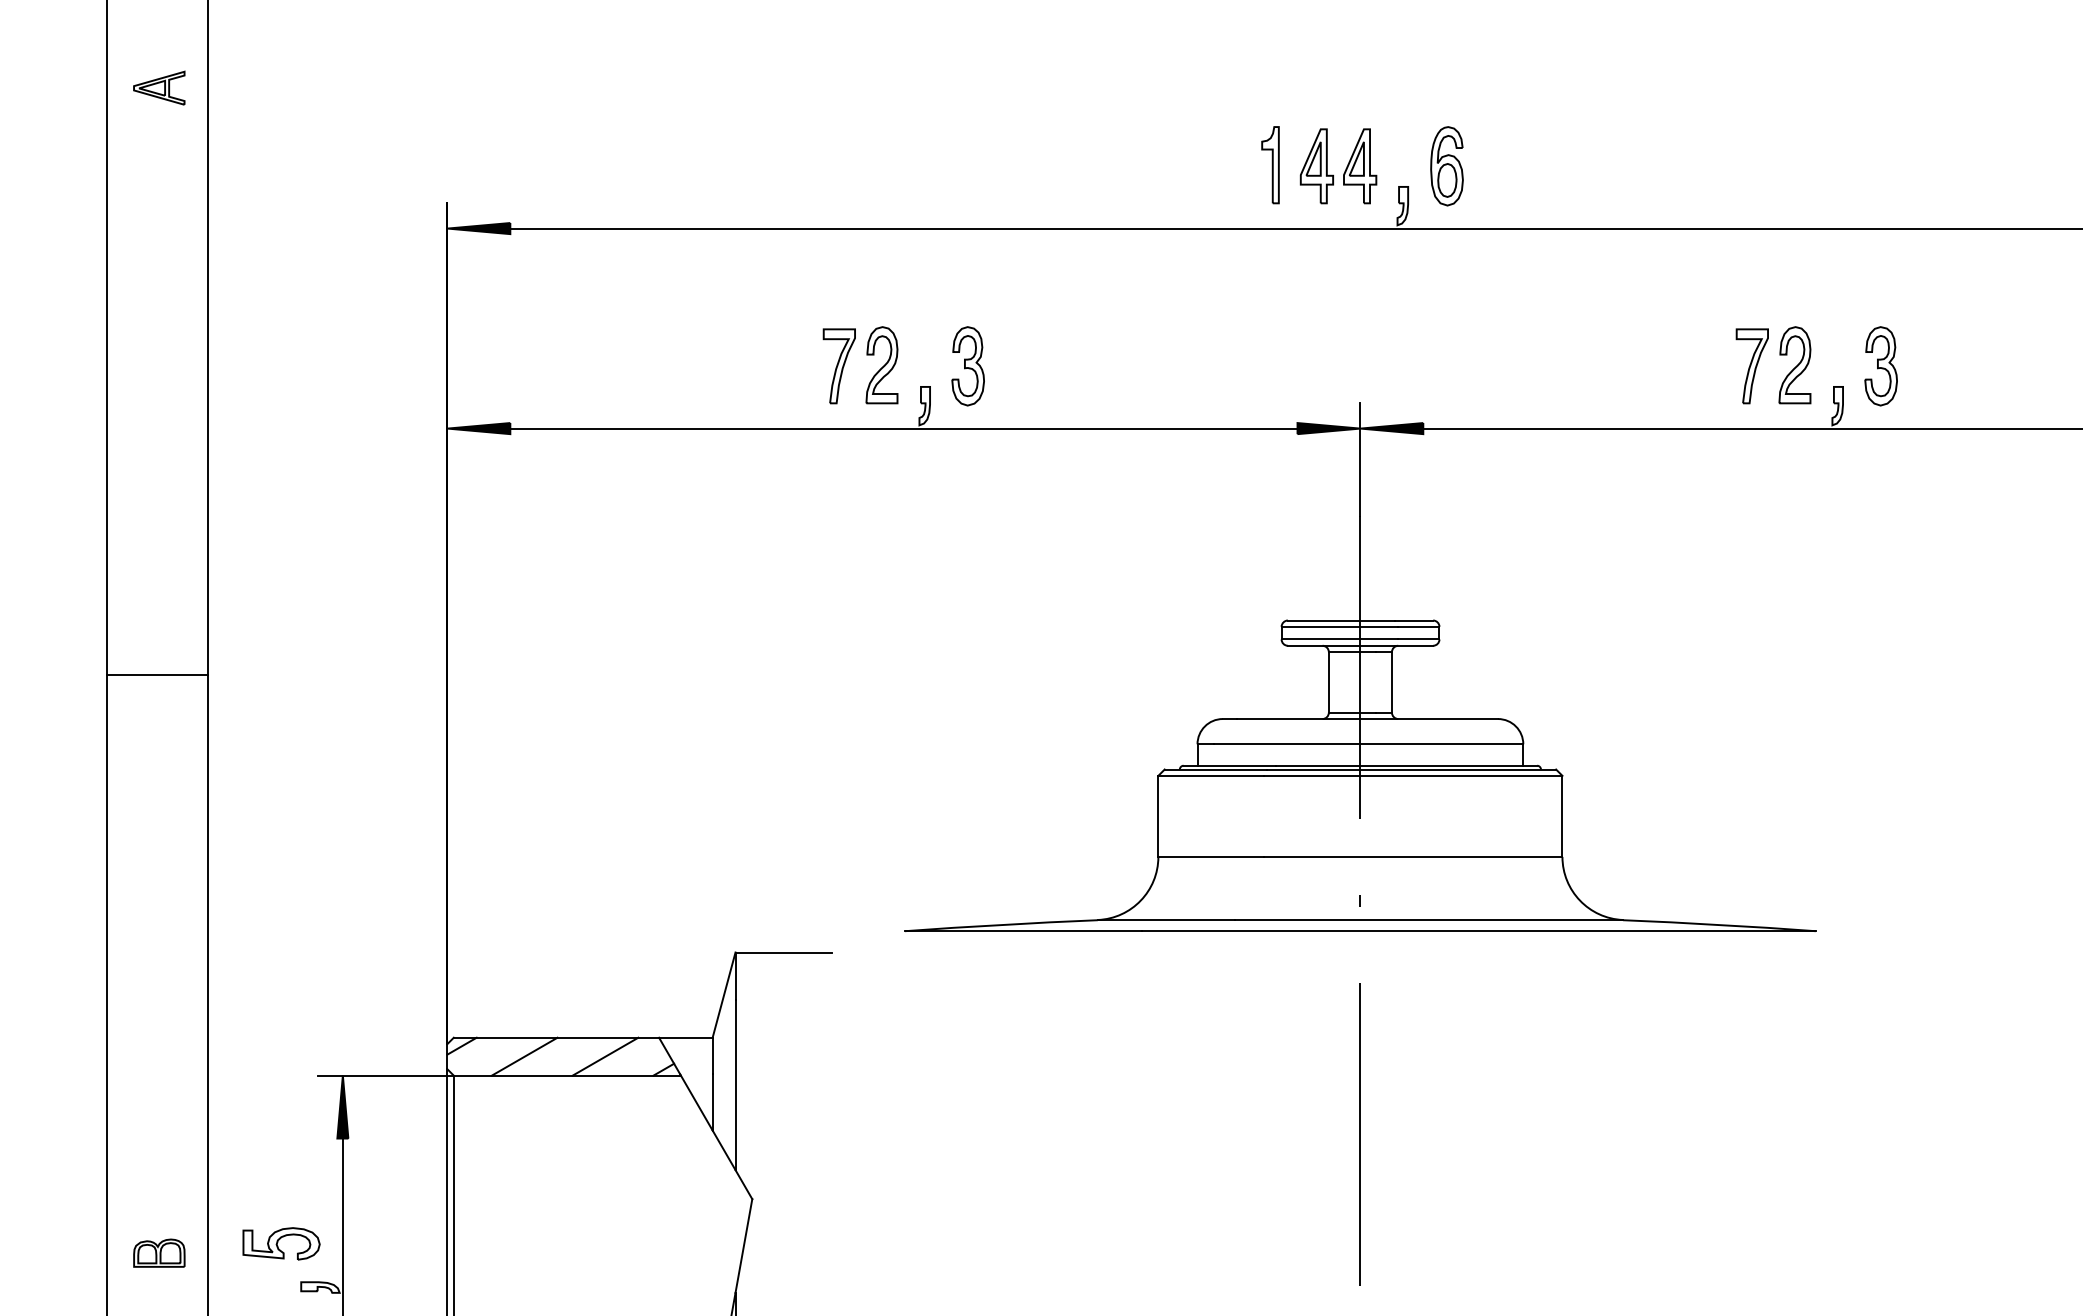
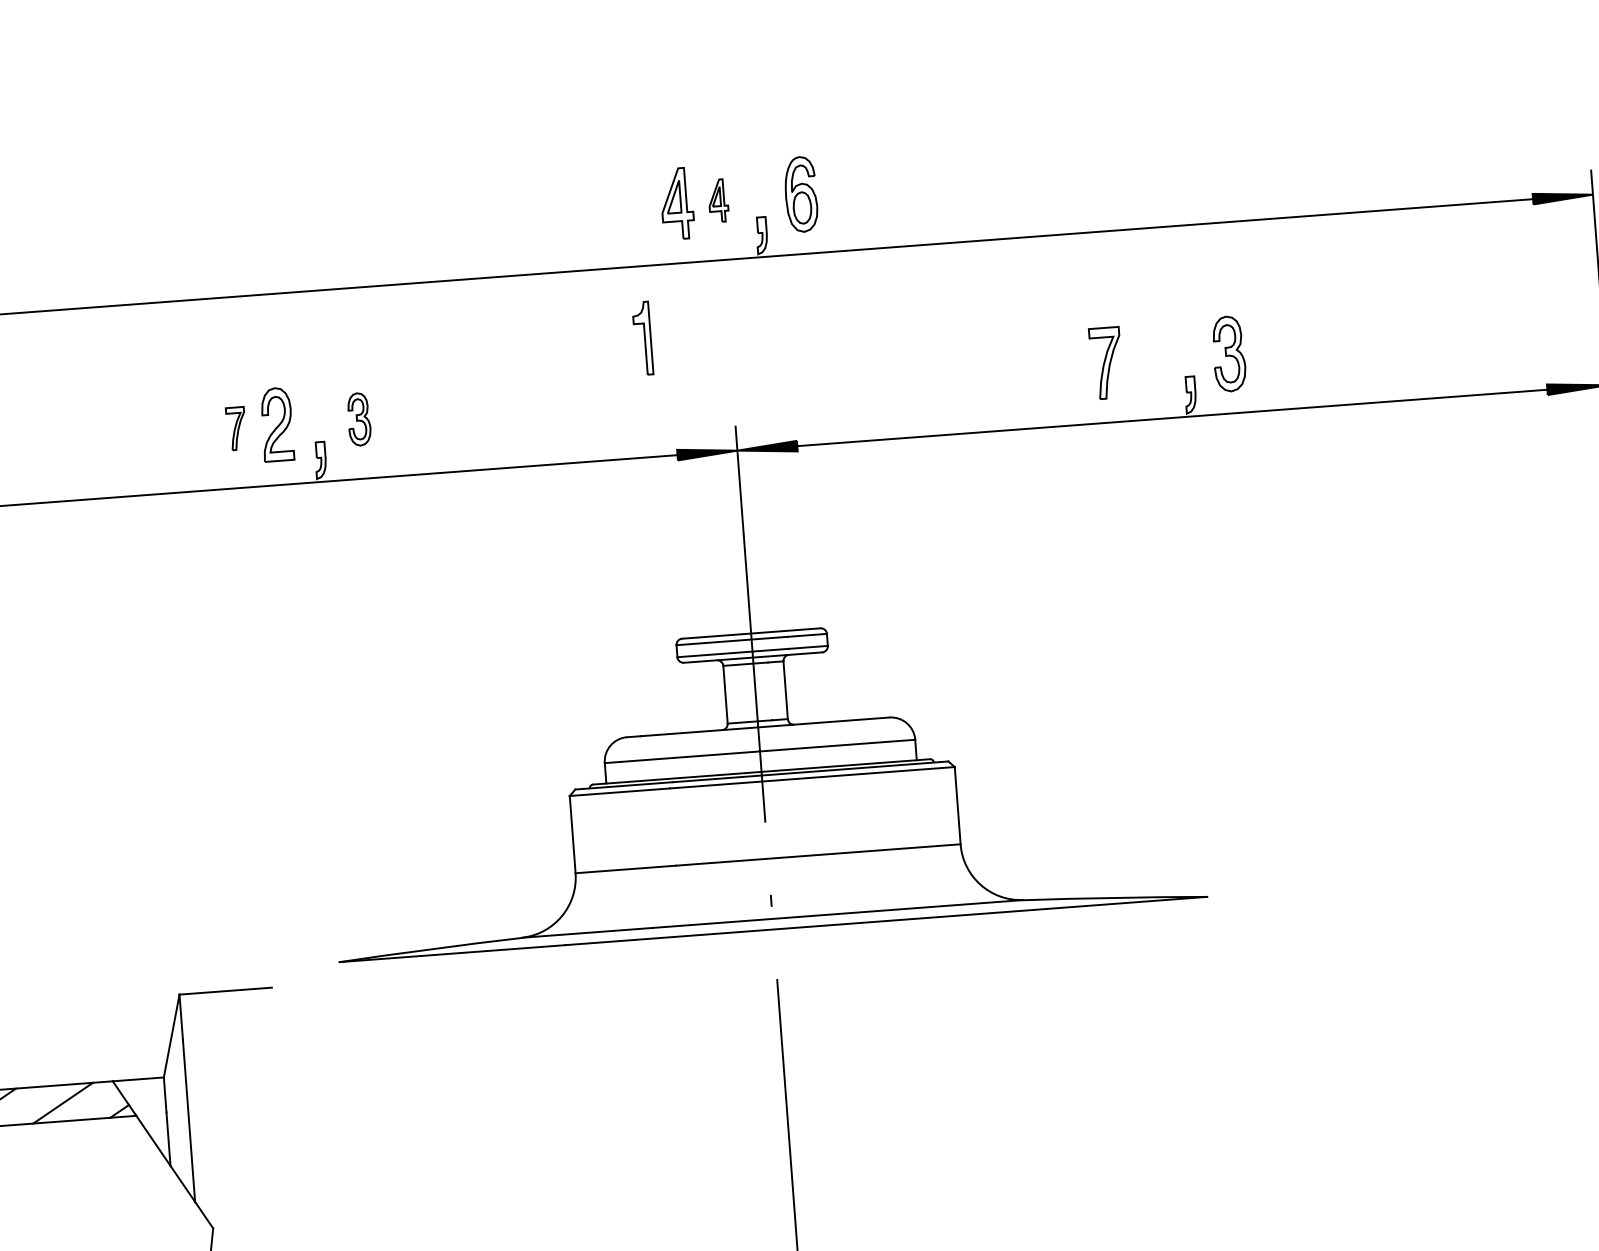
part: (1270, 165) -> (642, 338), moved
part: (1360, 166) -> (718, 200), size x0.6
part: (1794, 365) -> (1146, 359), removed
part: (838, 366) -> (235, 428), size x0.6
part: (967, 366) -> (358, 419), size x0.7

